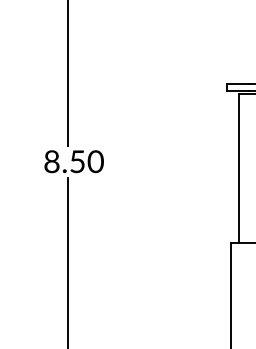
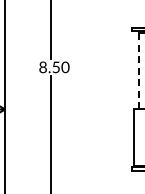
line: (238, 167) -> (138, 70), solid -> dashed

